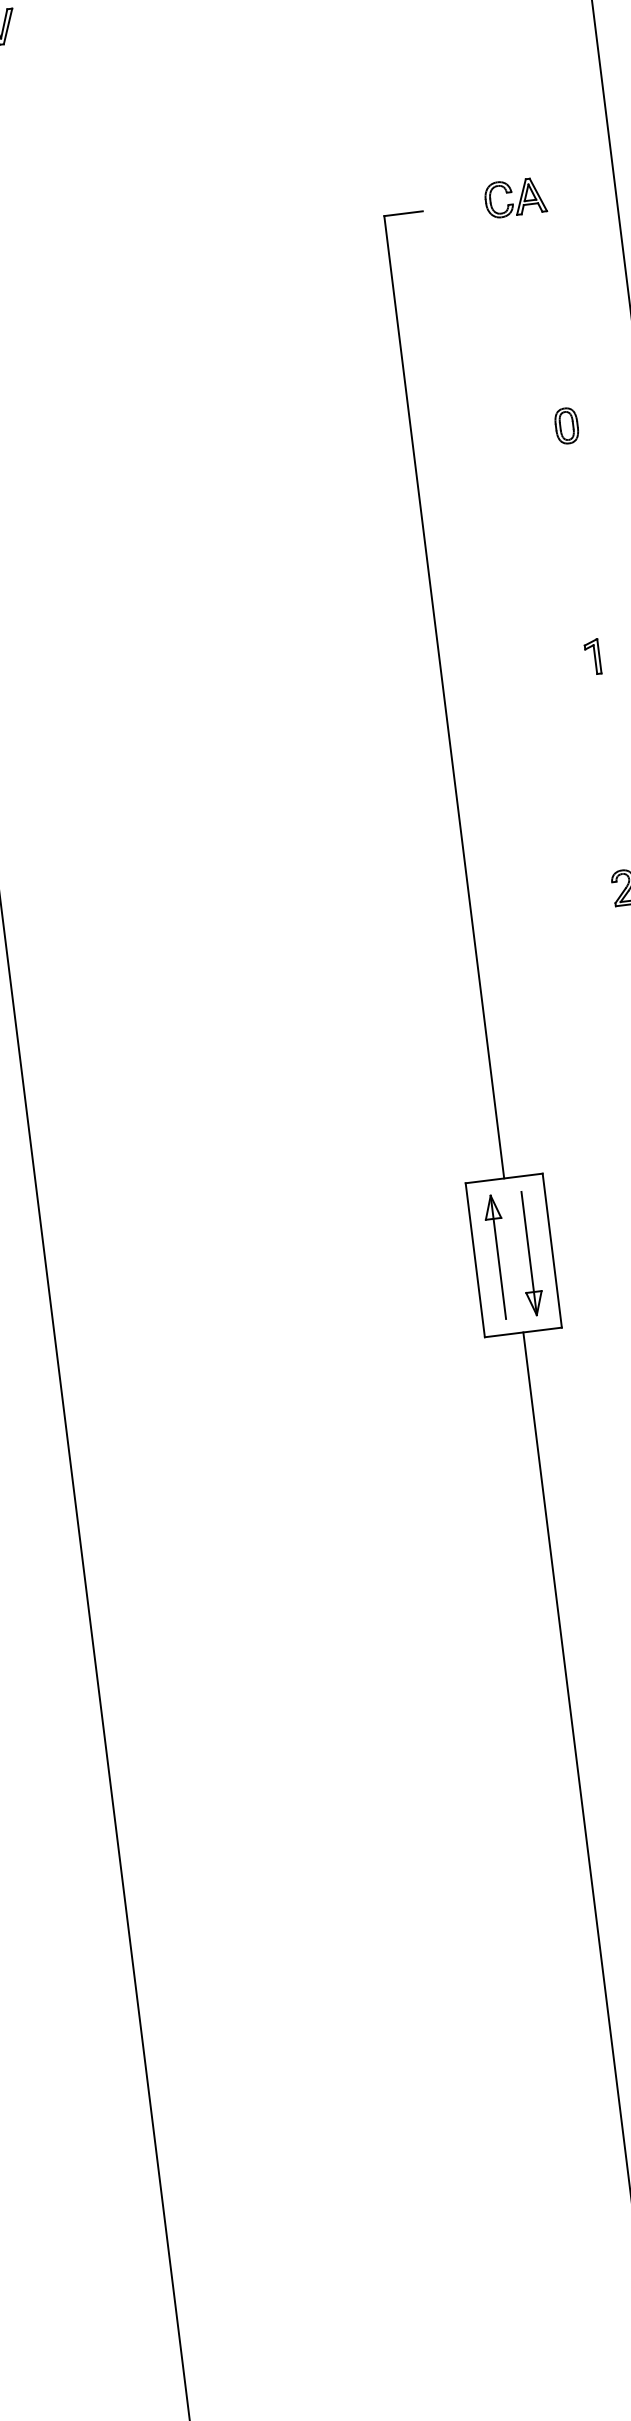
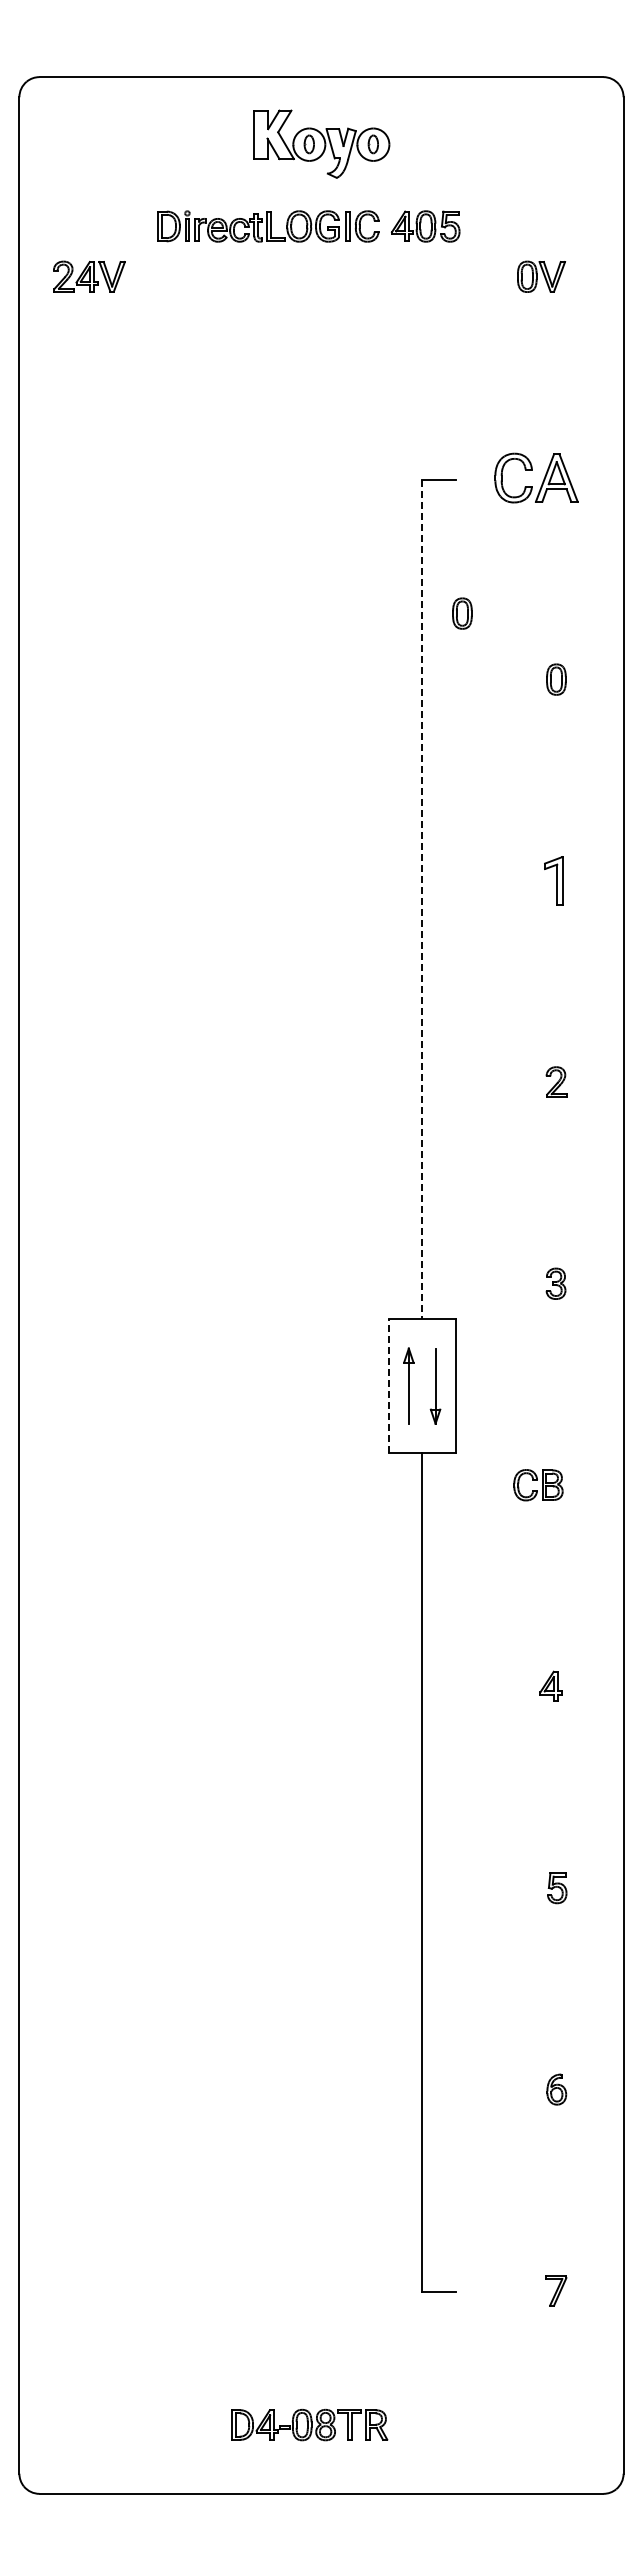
part: (515, 198) -> (536, 478), size x1.6
part: (449, 363) -> (462, 613), added
part: (592, 656) -> (553, 880), size x1.6
line: (444, 697) -> (422, 899), solid -> dashed
part: (528, 1252) -> (435, 1385), size x0.7
part: (497, 1256) -> (408, 1385), size x0.7
line: (475, 1259) -> (388, 1385), solid -> dashed

